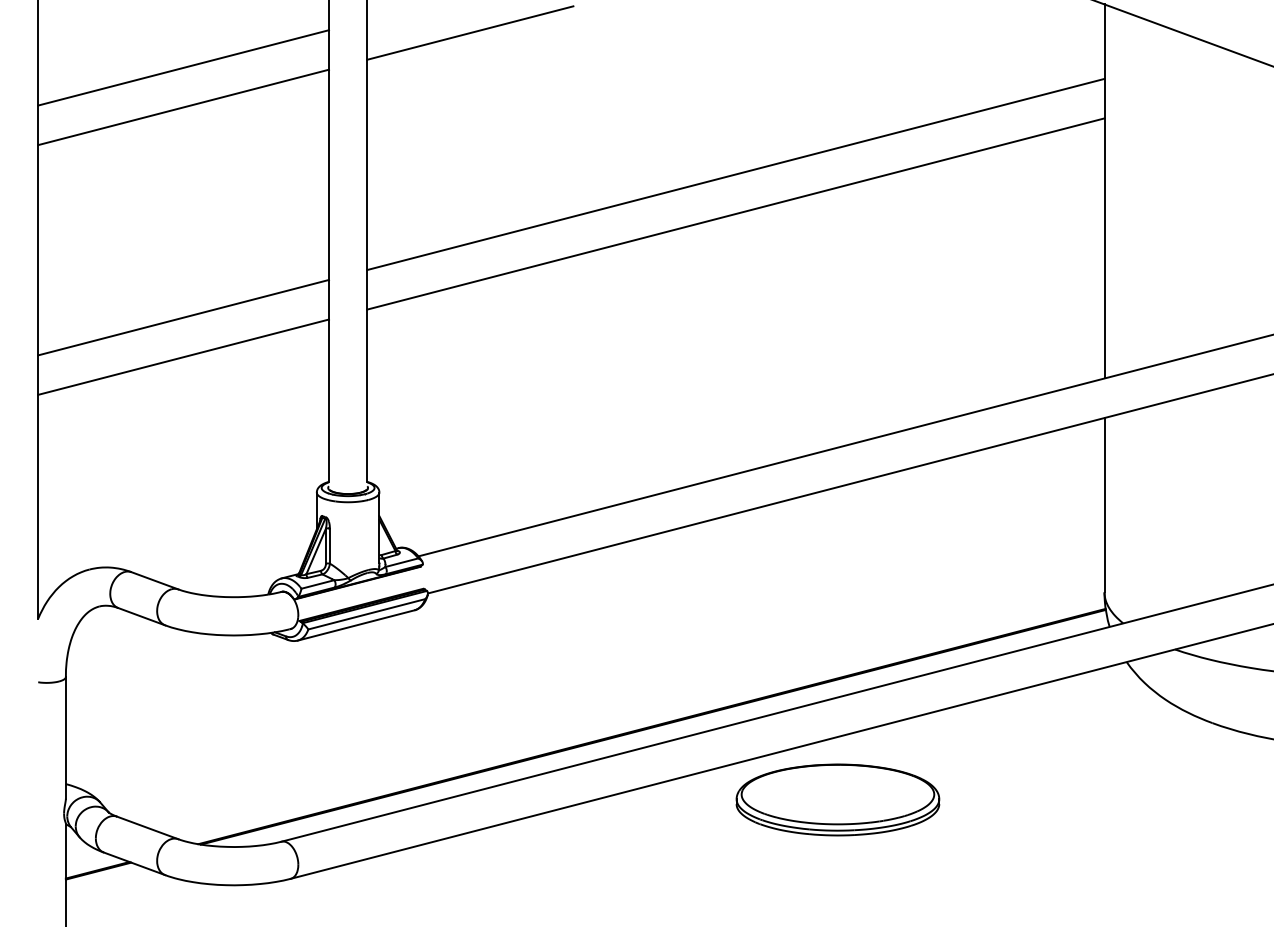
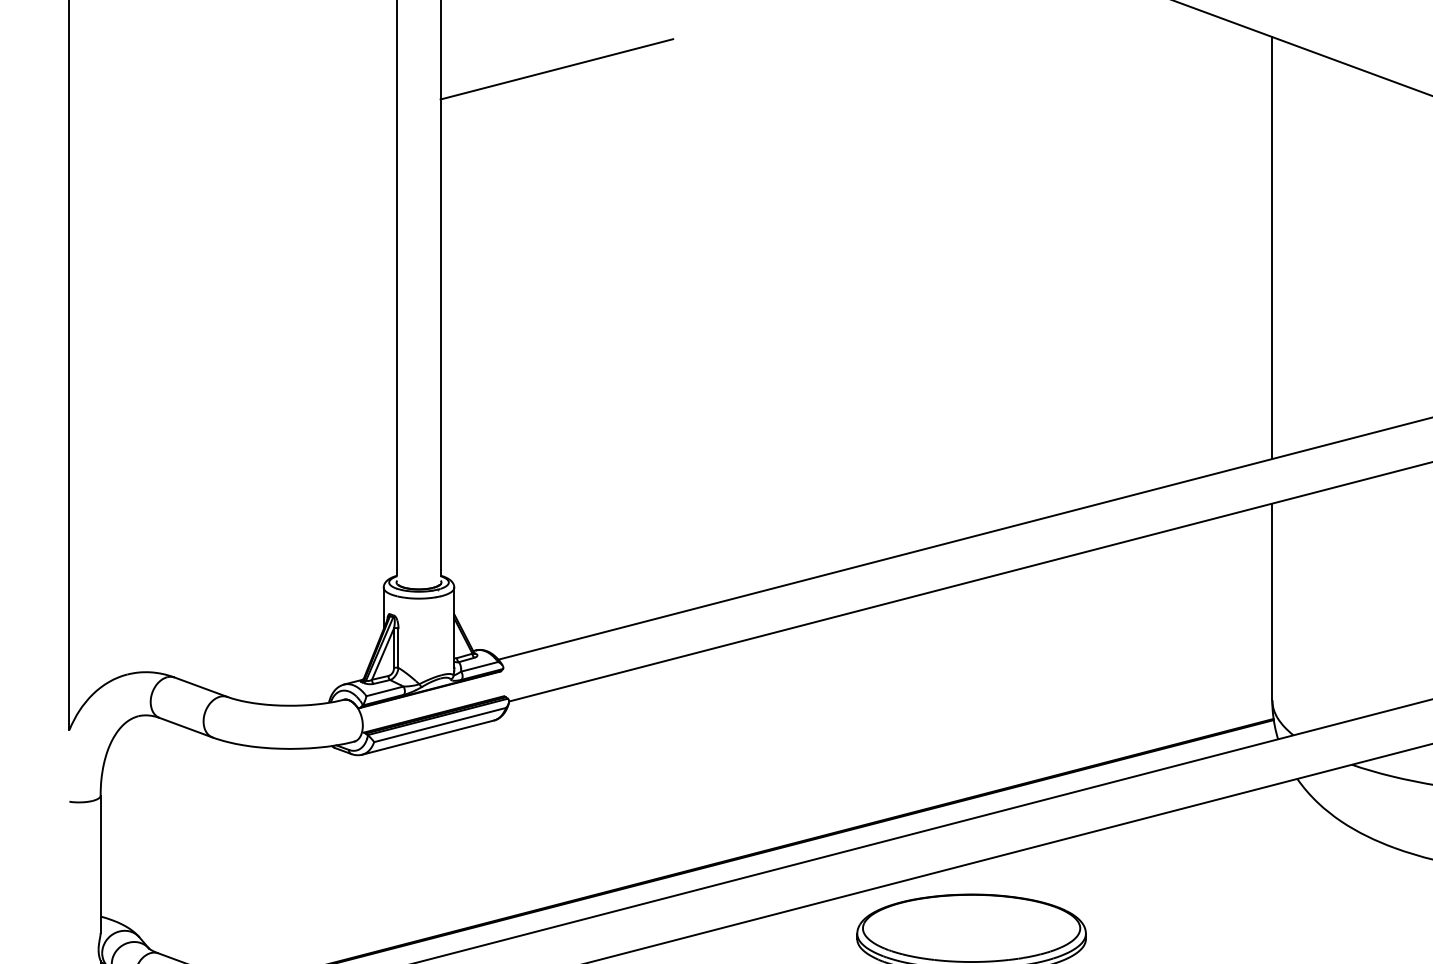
line: (183, 67) -> (233, 108), removed
line: (183, 107) -> (233, 153), removed
line: (735, 174) -> (856, 228), removed
line: (735, 213) -> (856, 272), removed
line: (183, 317) -> (233, 390), removed
line: (183, 356) -> (233, 434), removed

